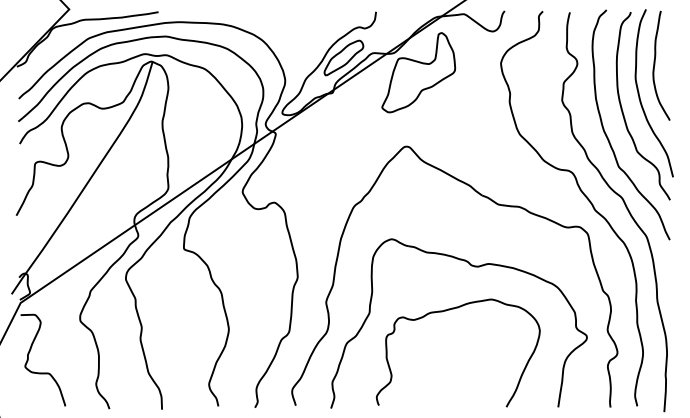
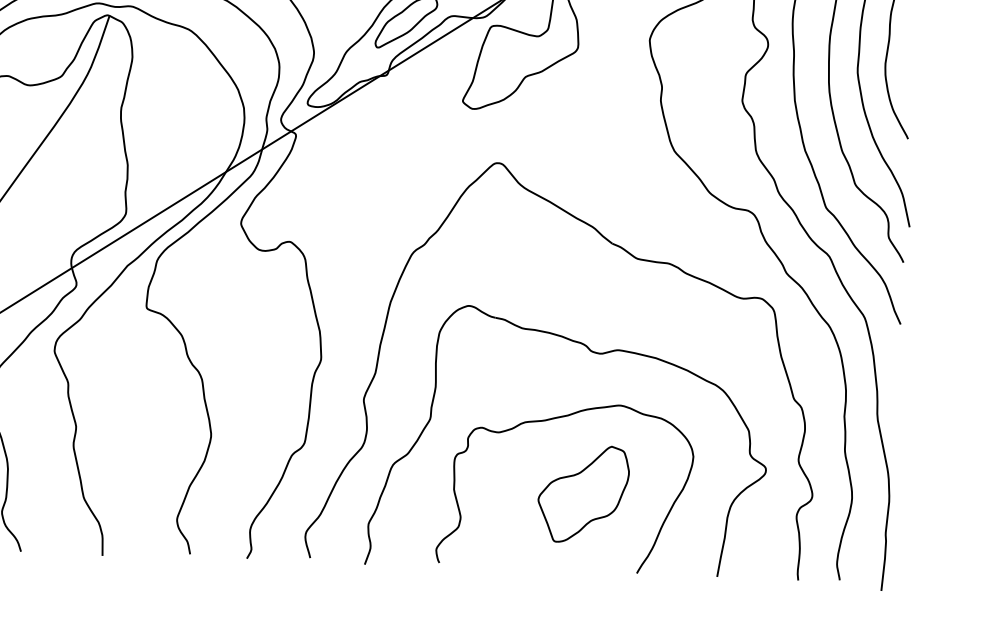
part: (469, 357) -> (582, 494), added

